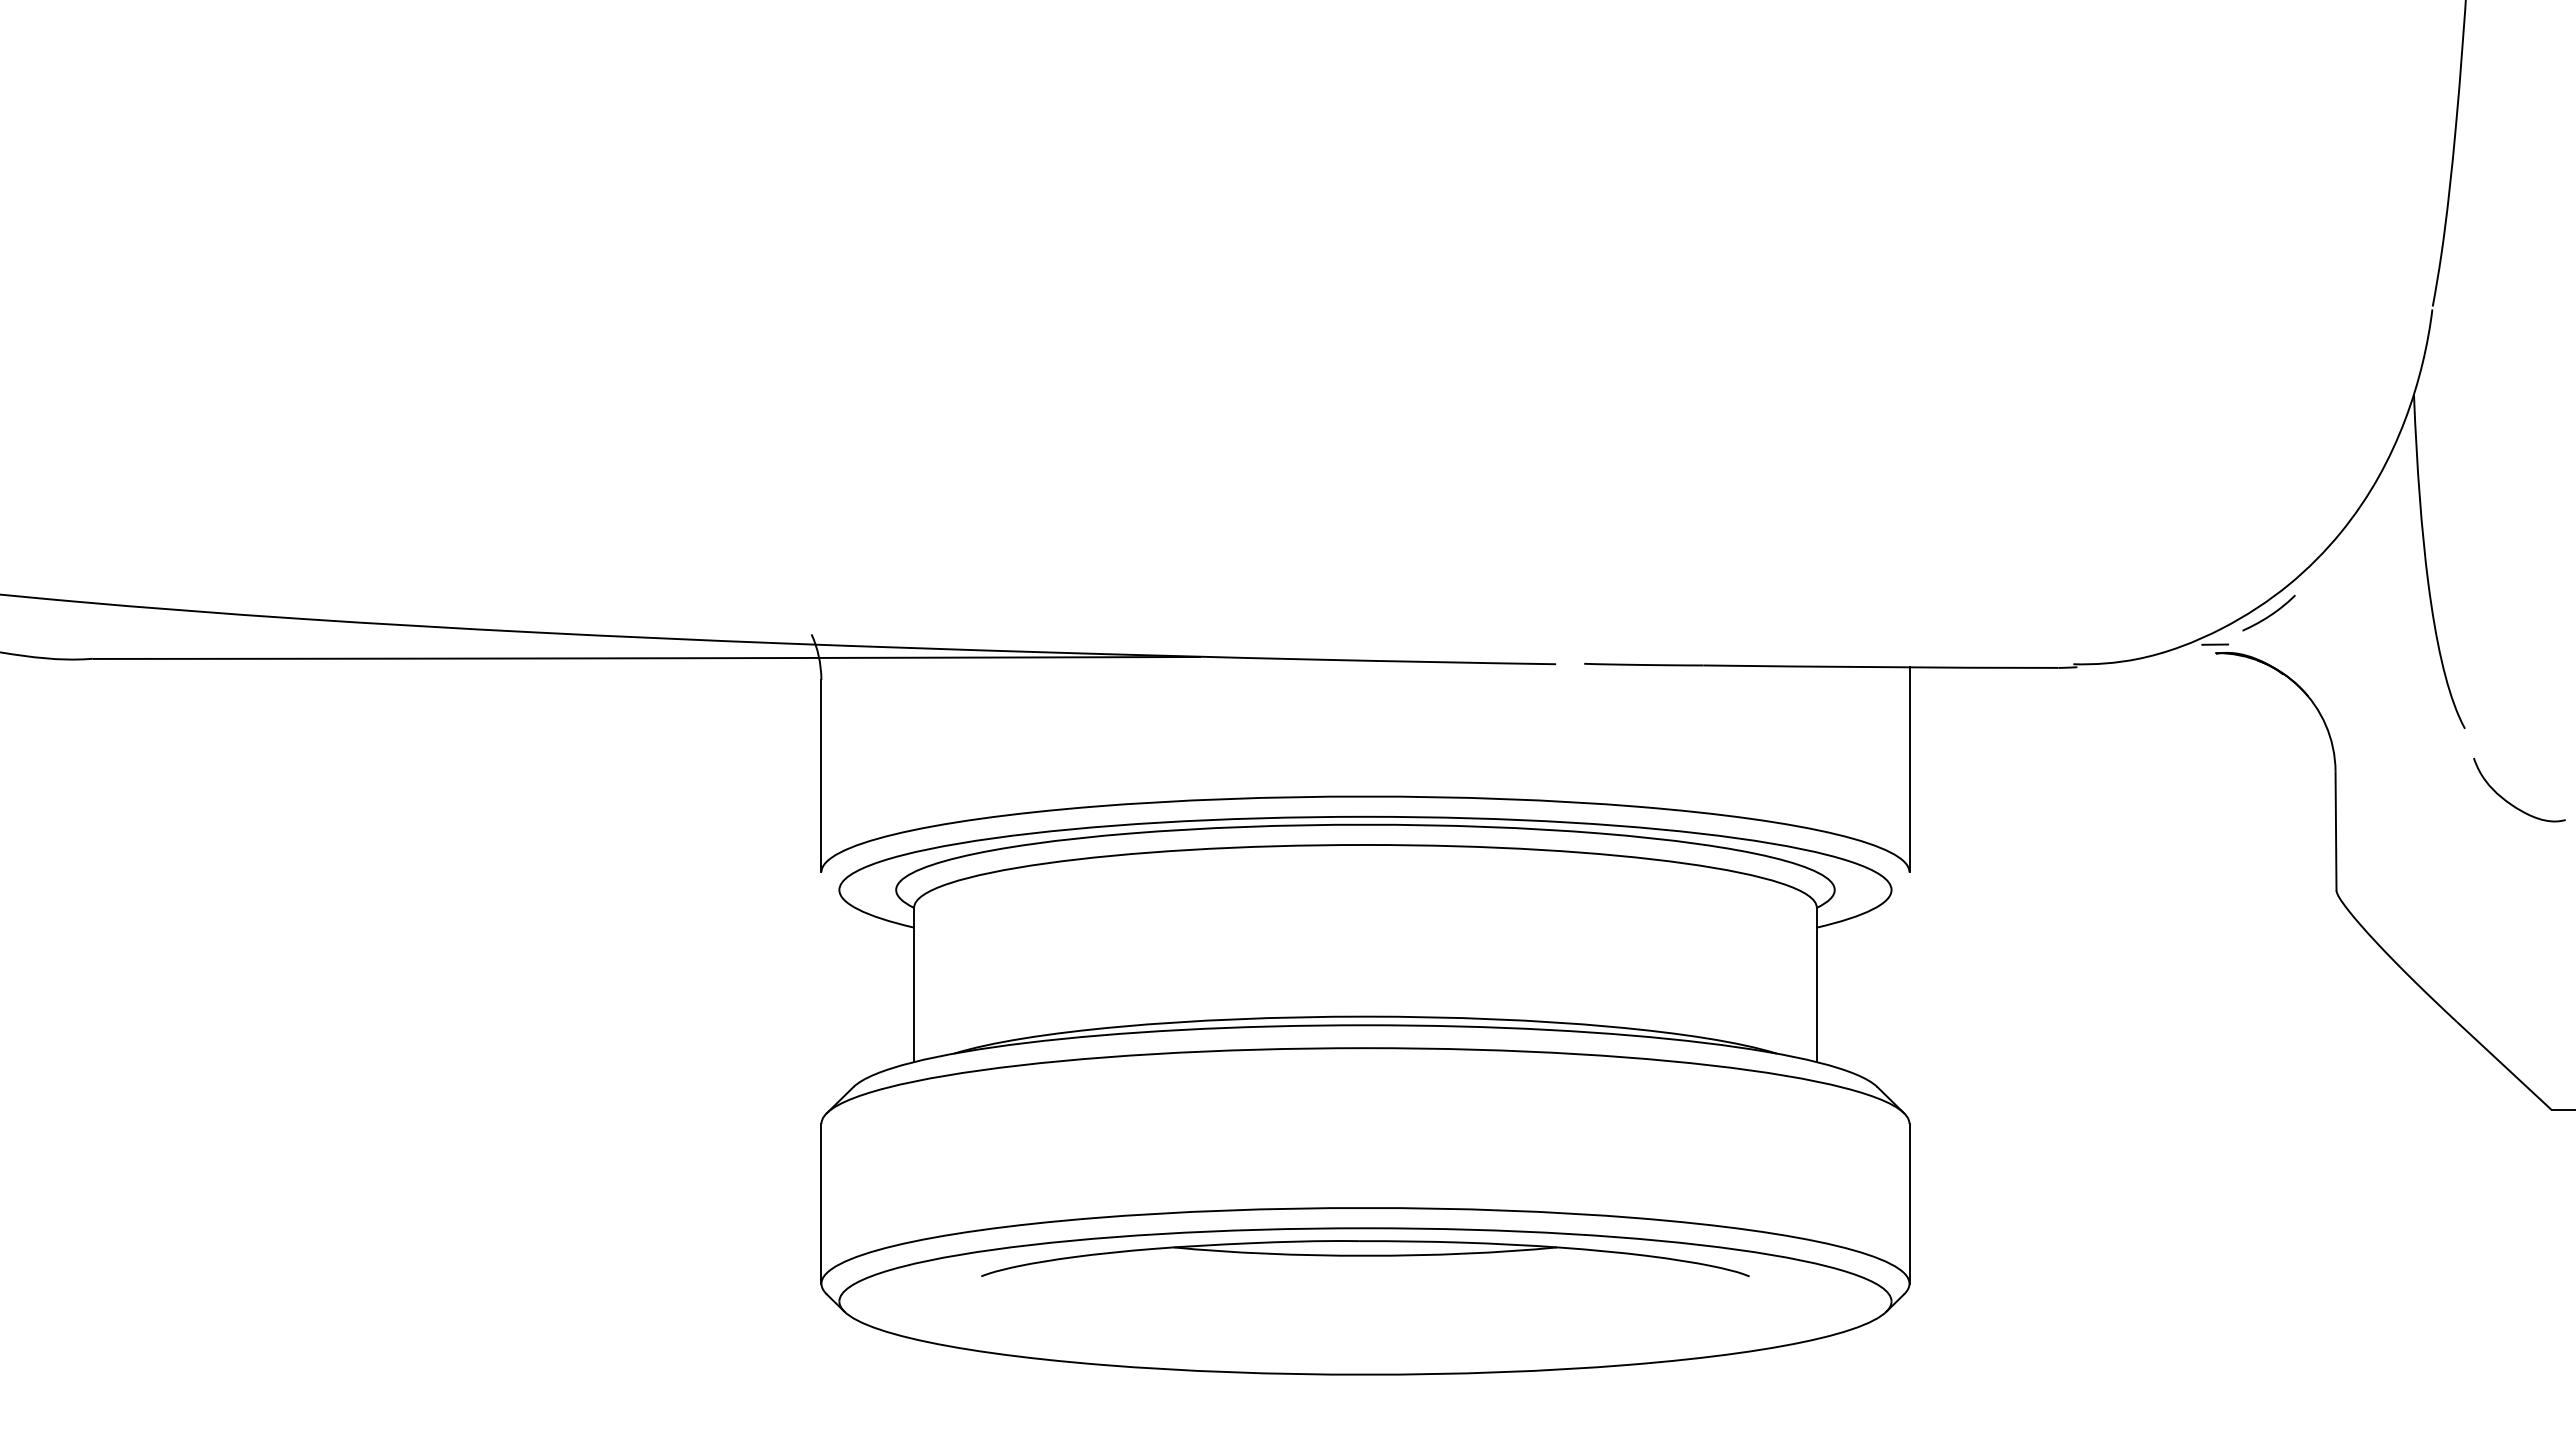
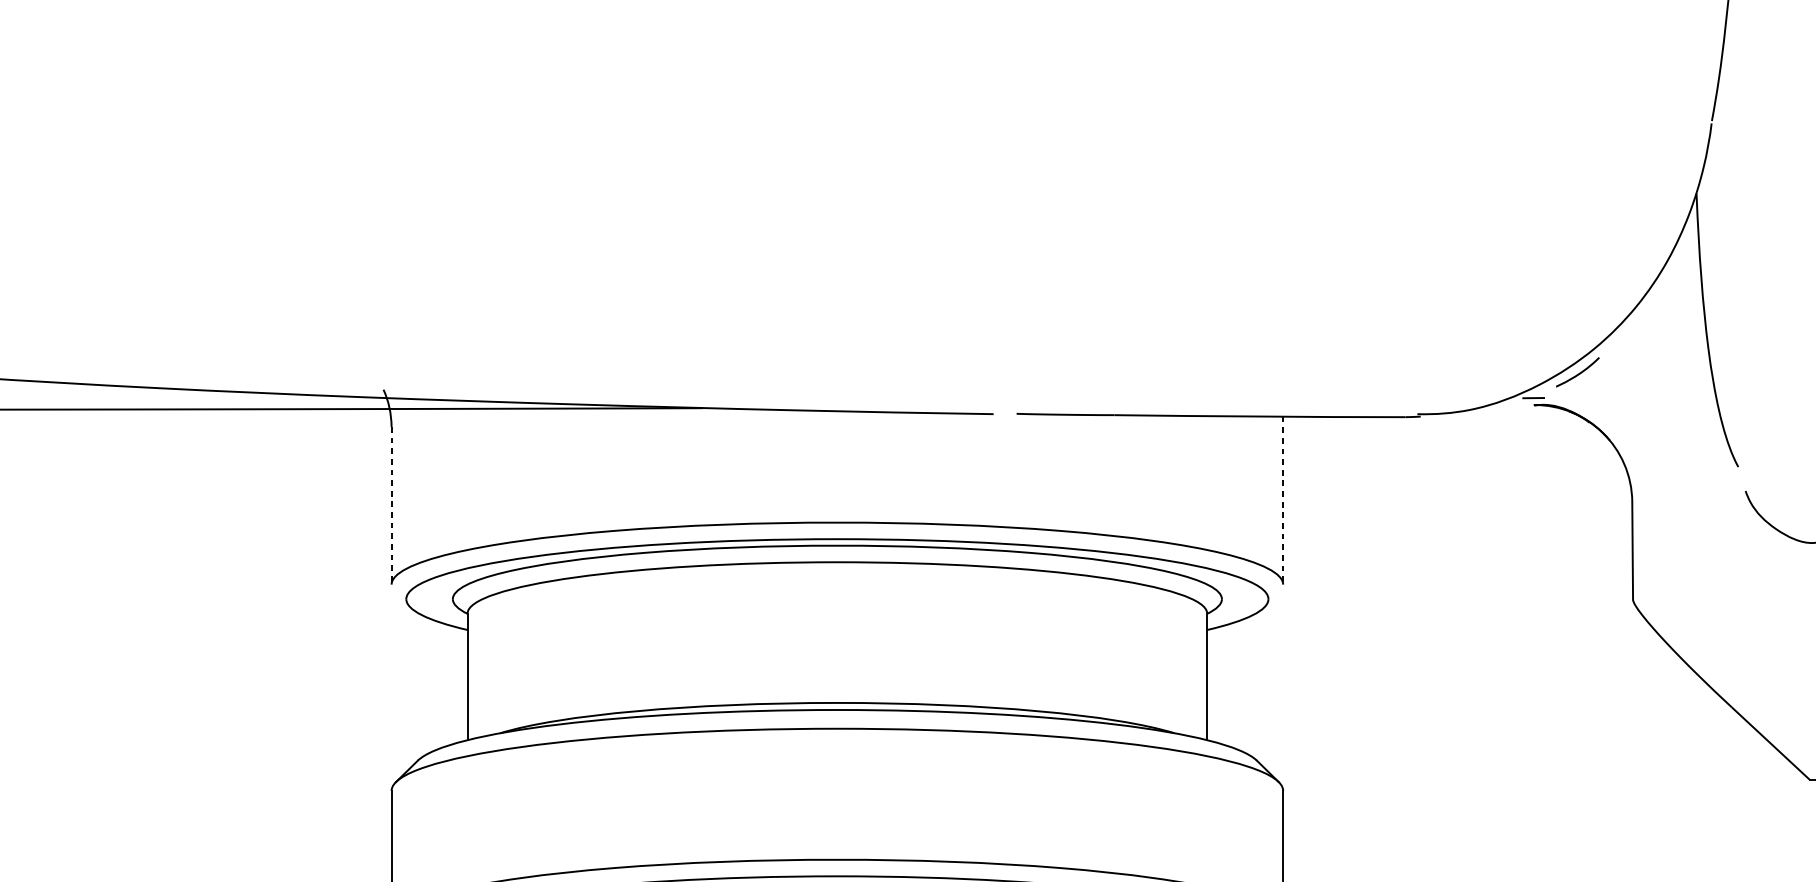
line: (1909, 770) -> (1283, 501), solid -> dashed
line: (821, 776) -> (391, 506), solid -> dashed

